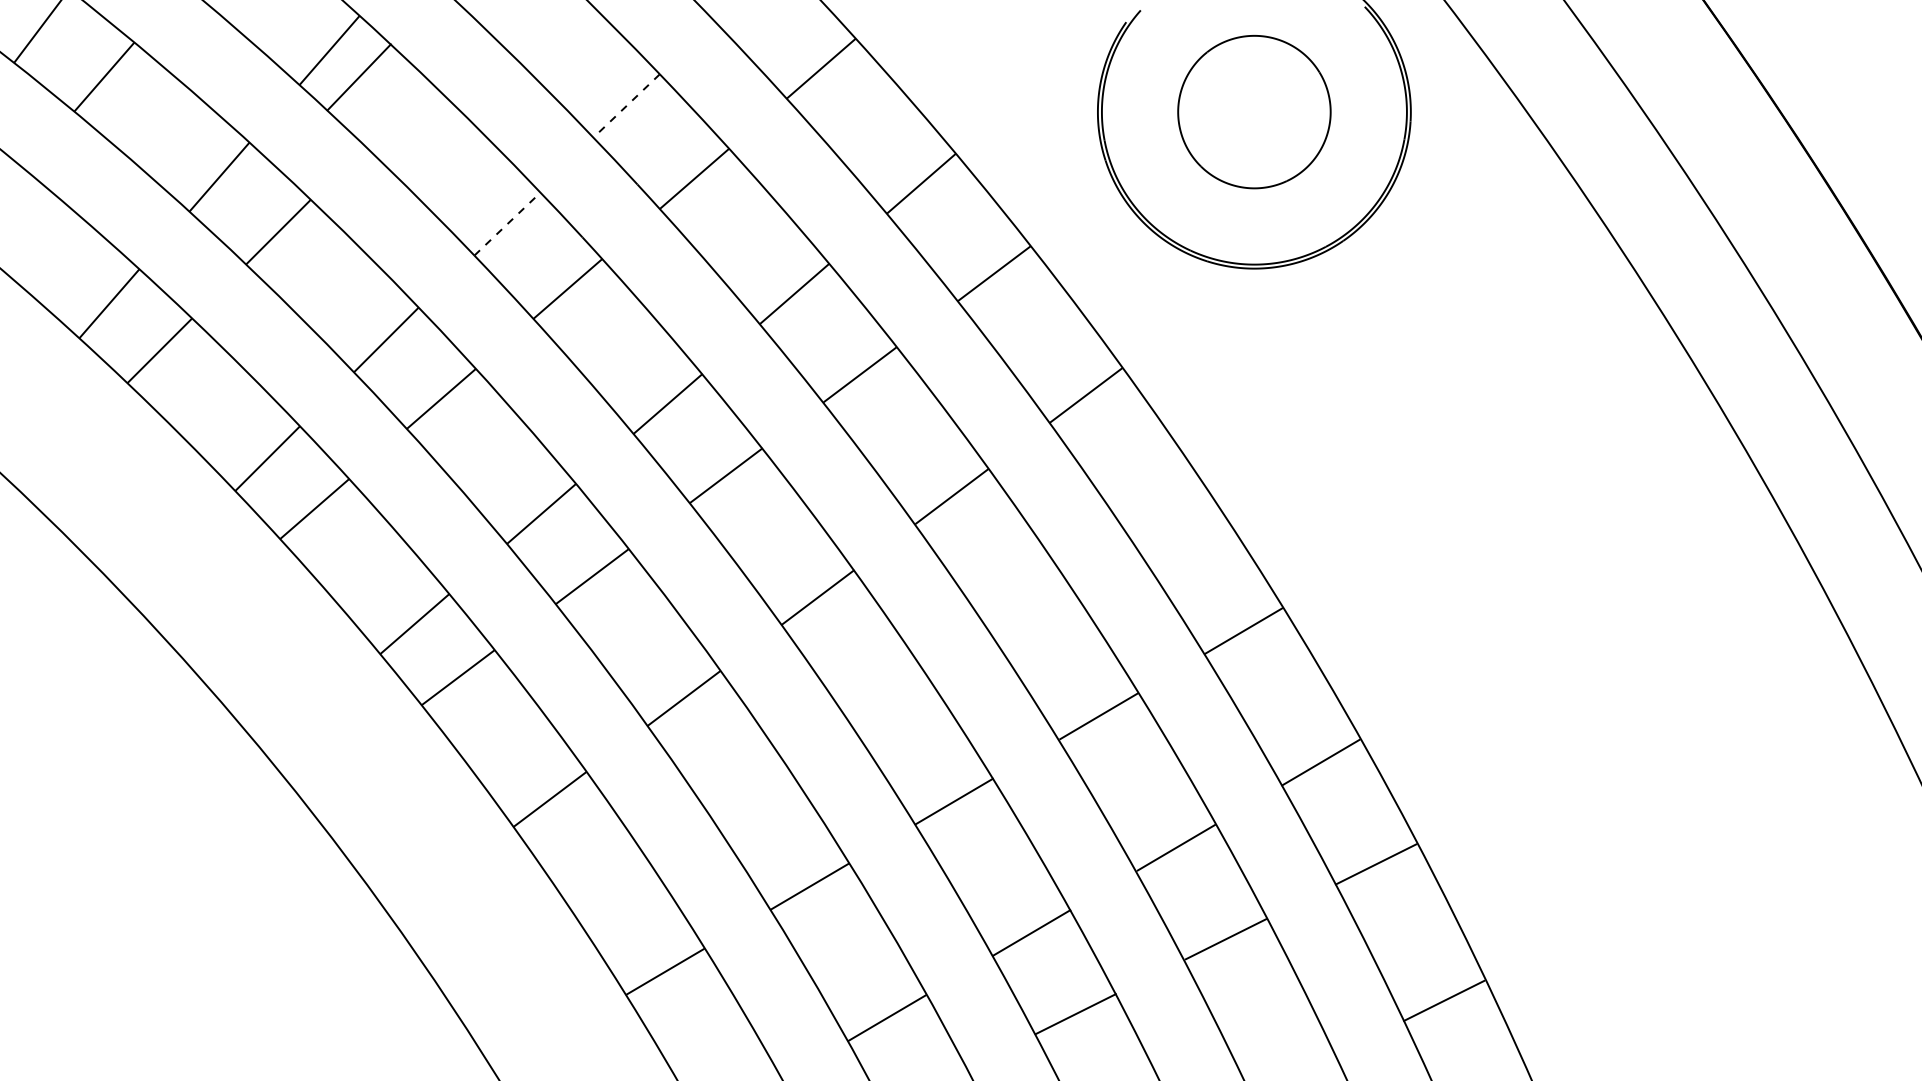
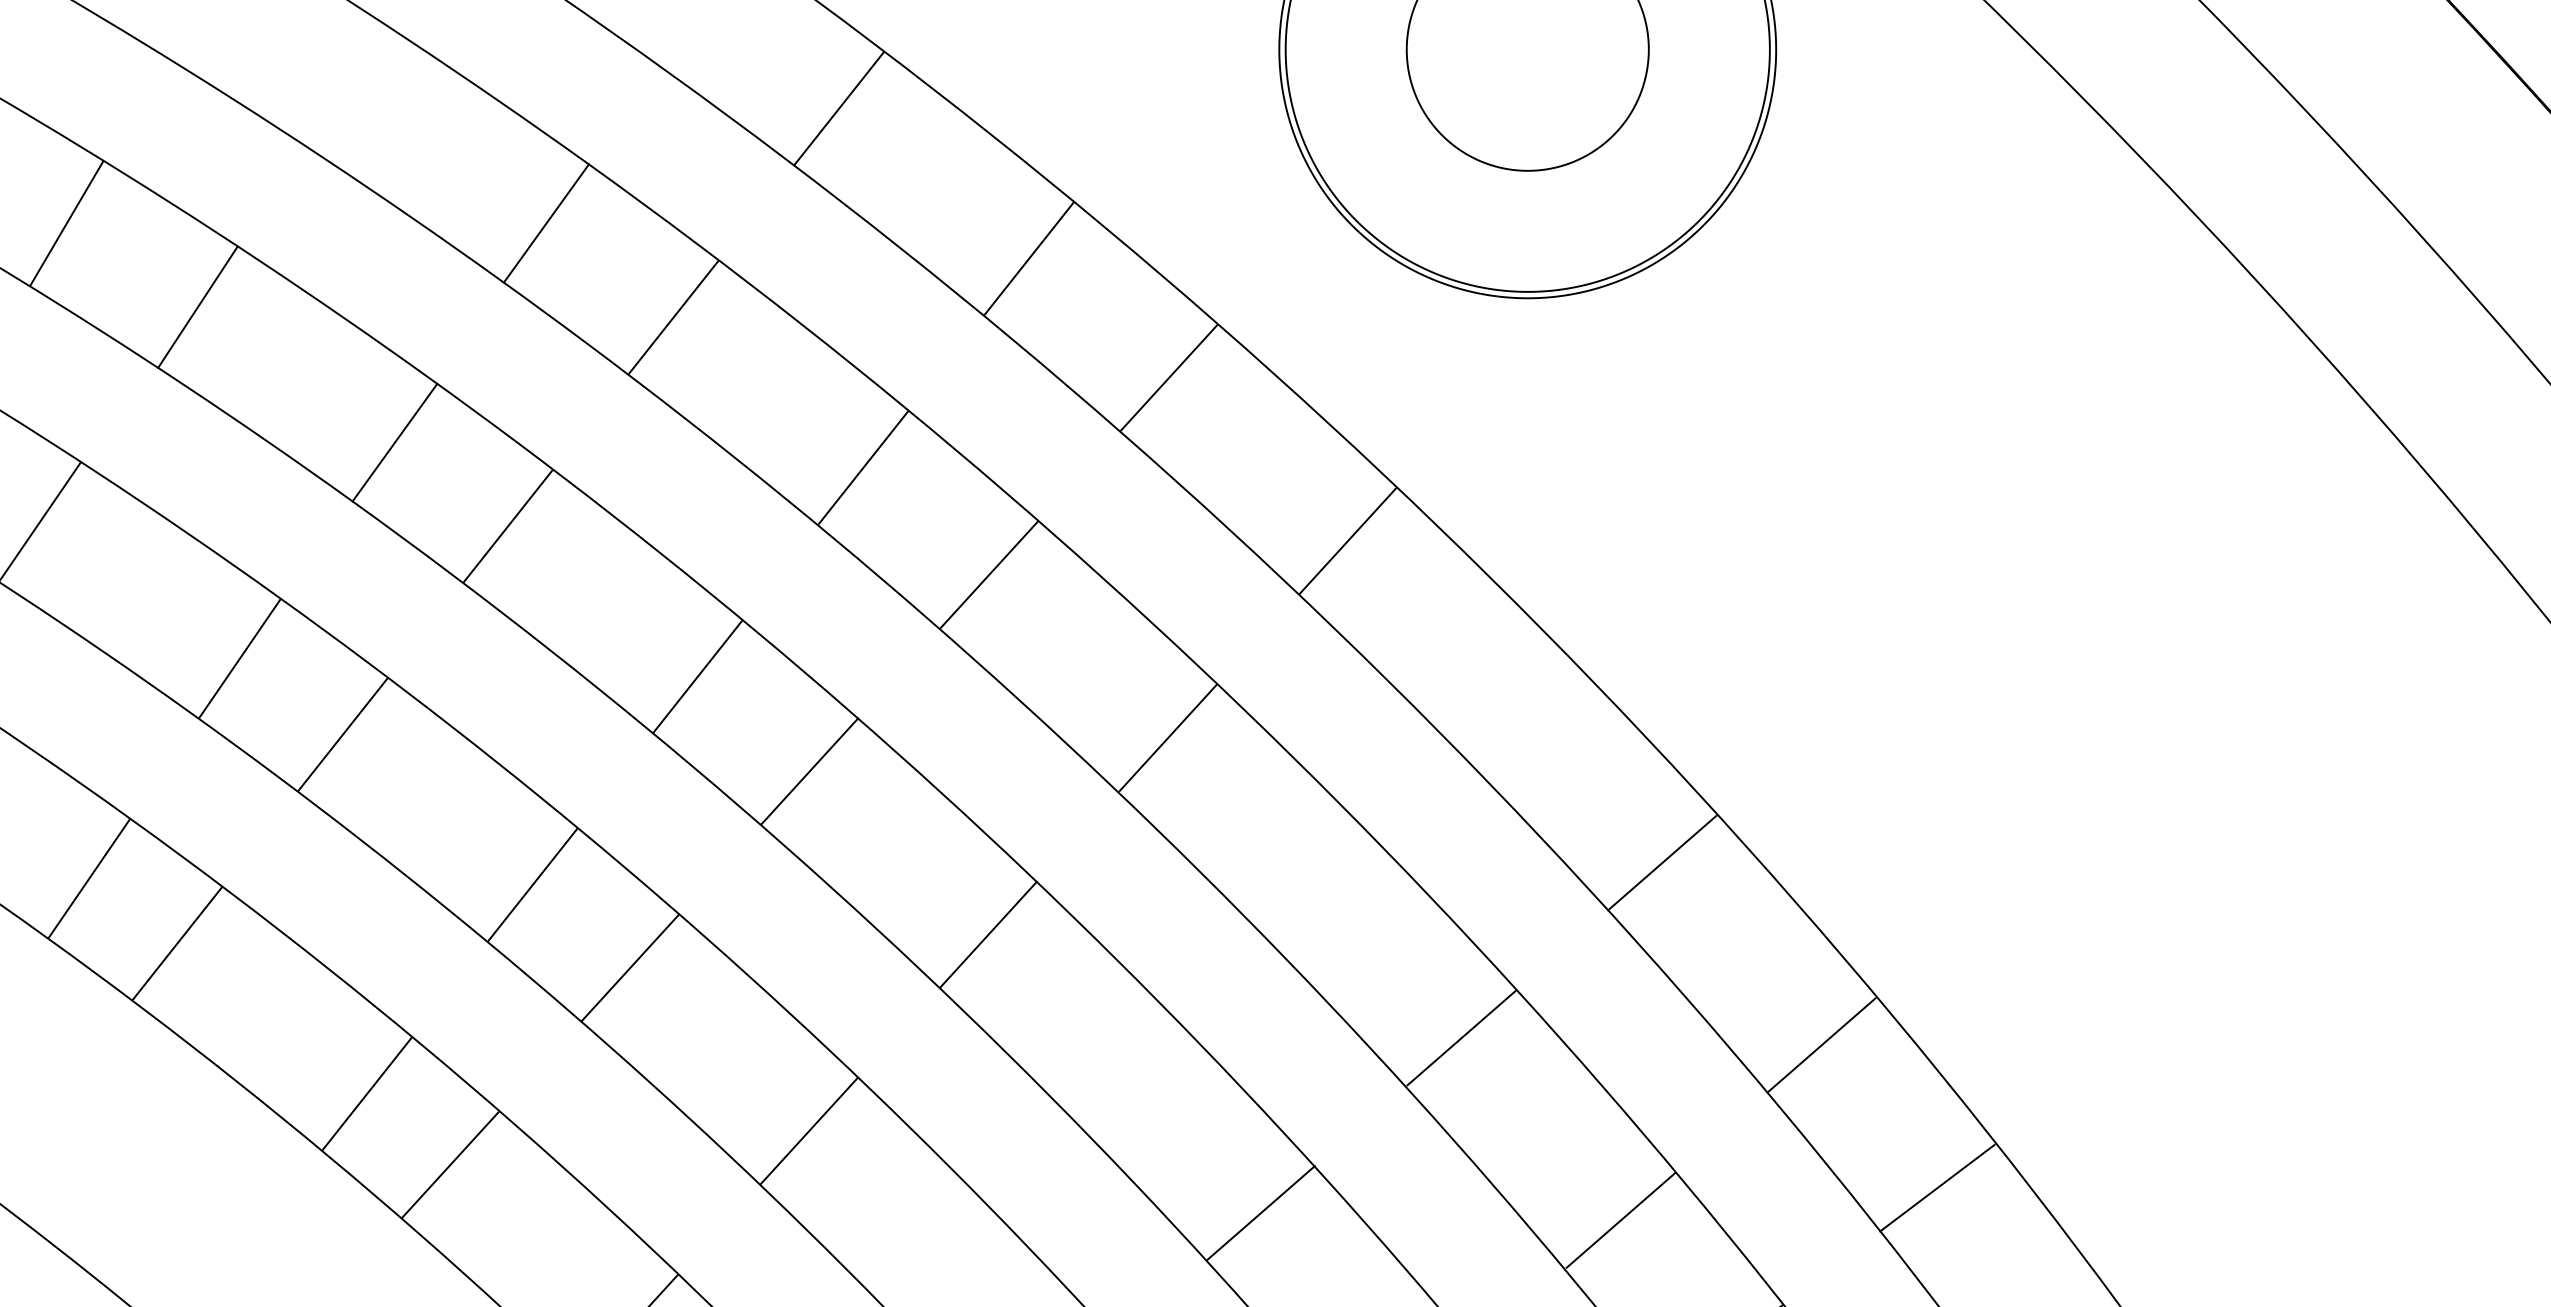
line: (358, 77) -> (196, 307), moved
line: (626, 105) -> (546, 222), dashed -> solid
line: (507, 224) -> (395, 443), dashed -> solid

